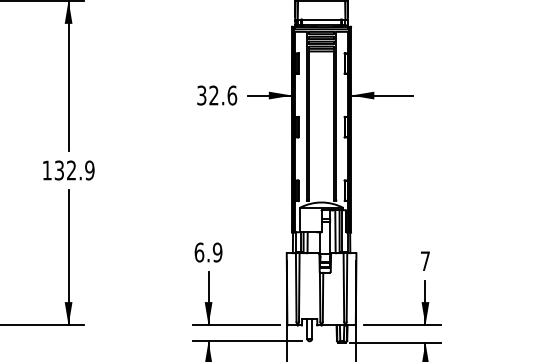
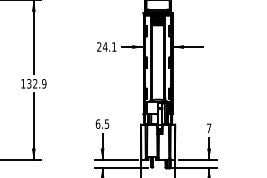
text: (216, 94) -> (106, 46), 32.6 -> 24.1
text: (216, 251) -> (106, 123), 6.9 -> 6.5

